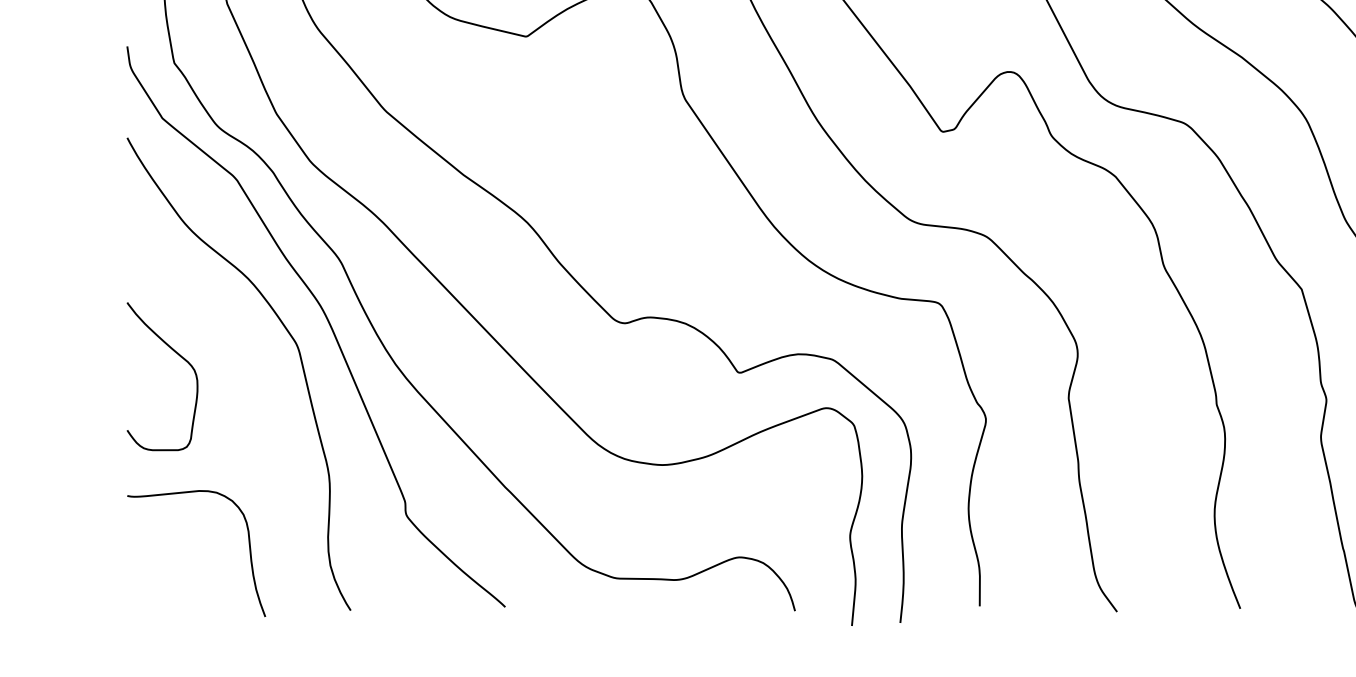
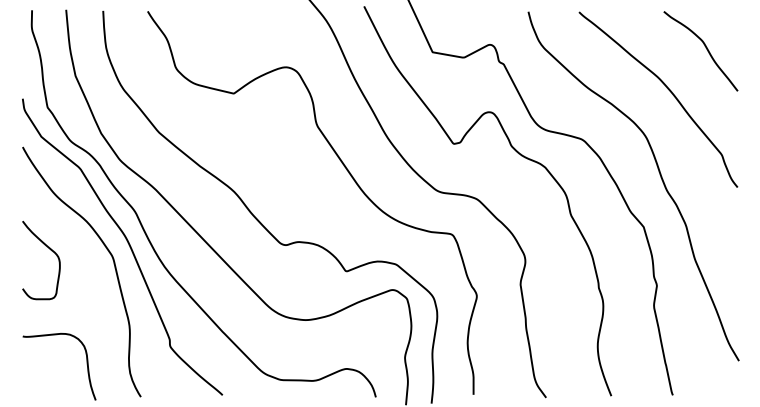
curve: (179, 357) -> (50, 250), moved

